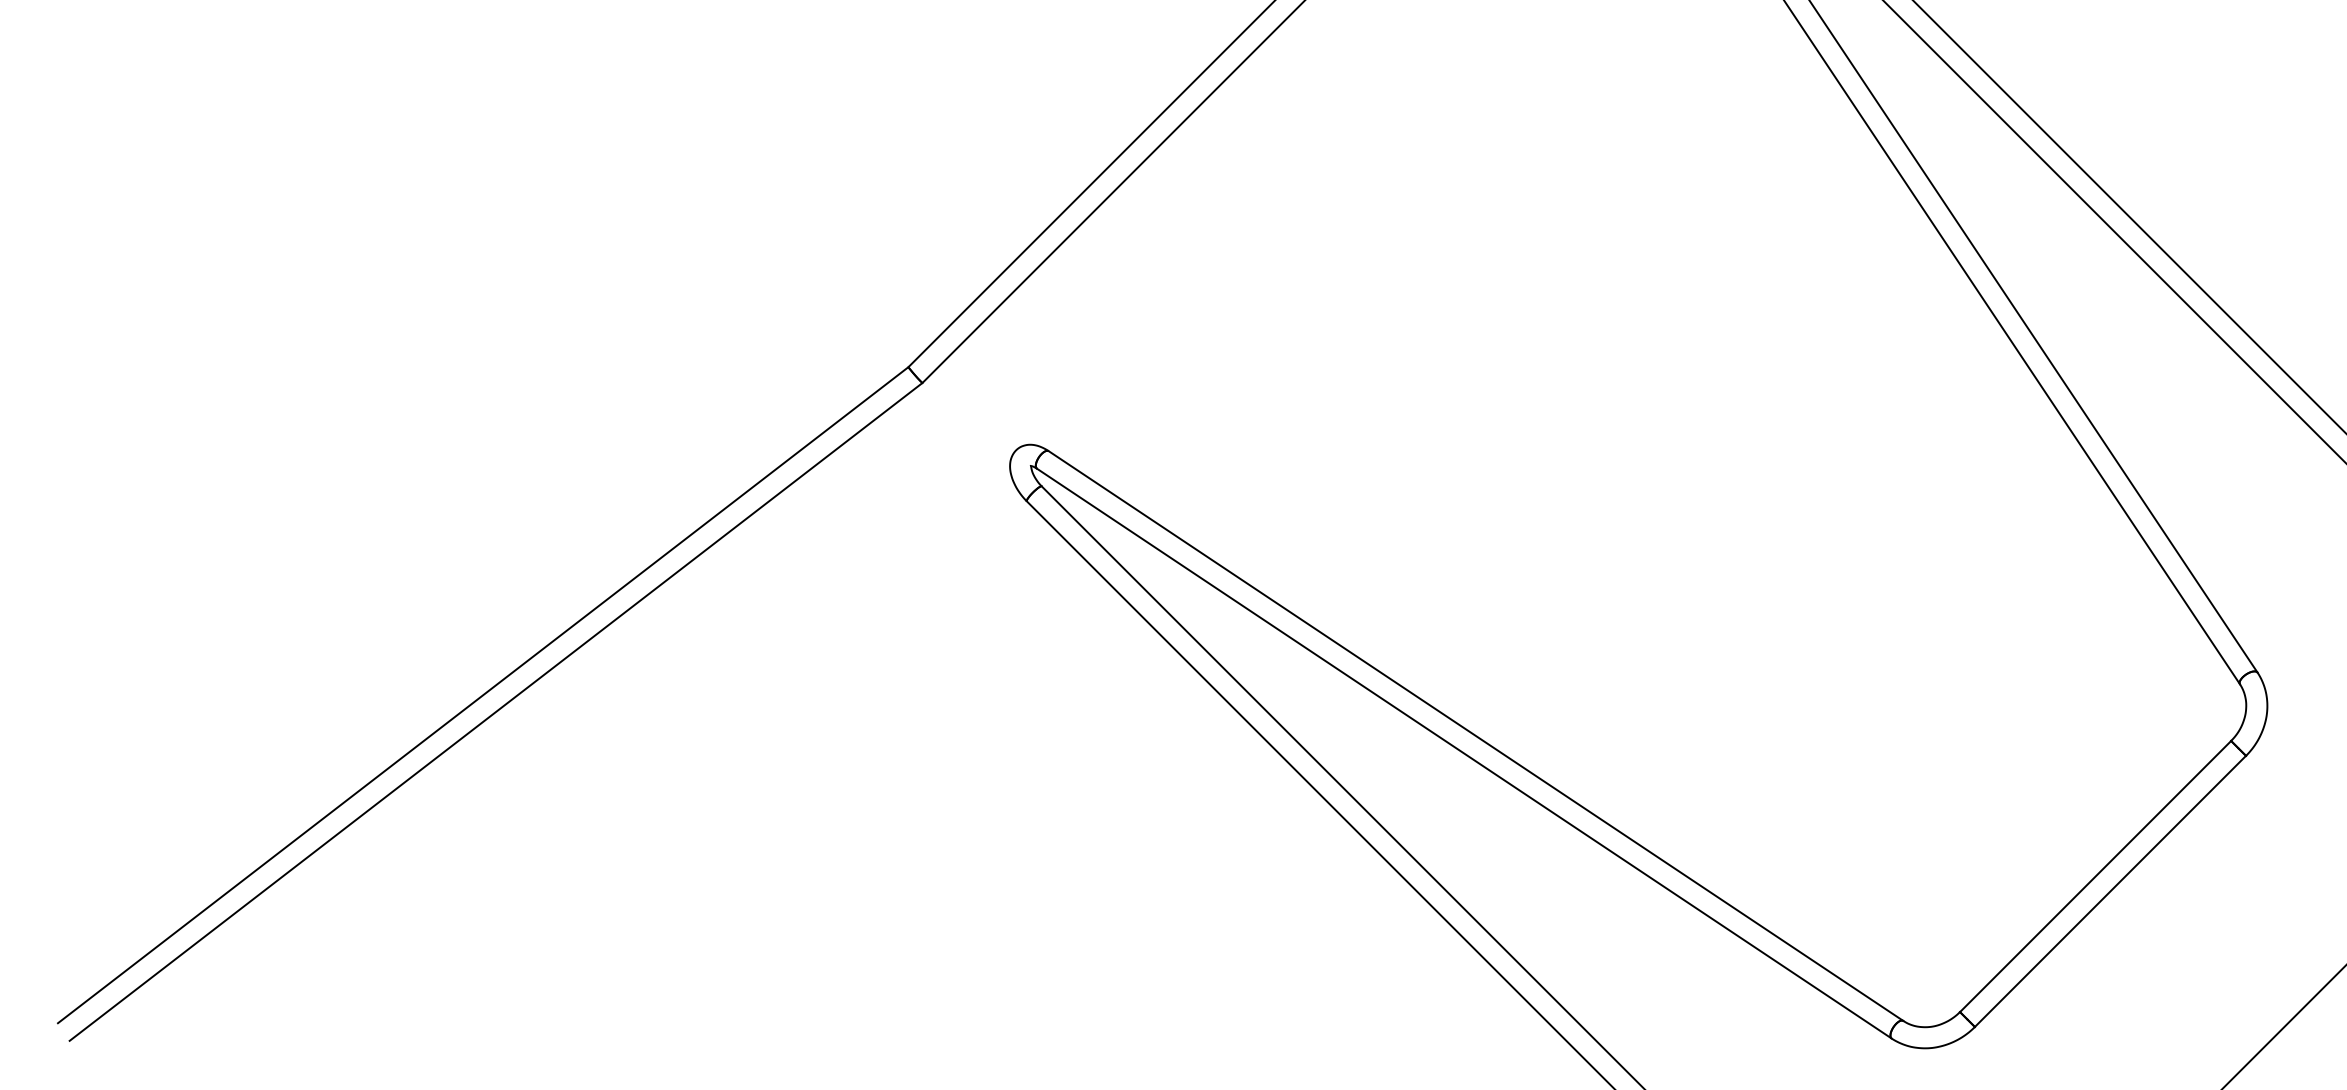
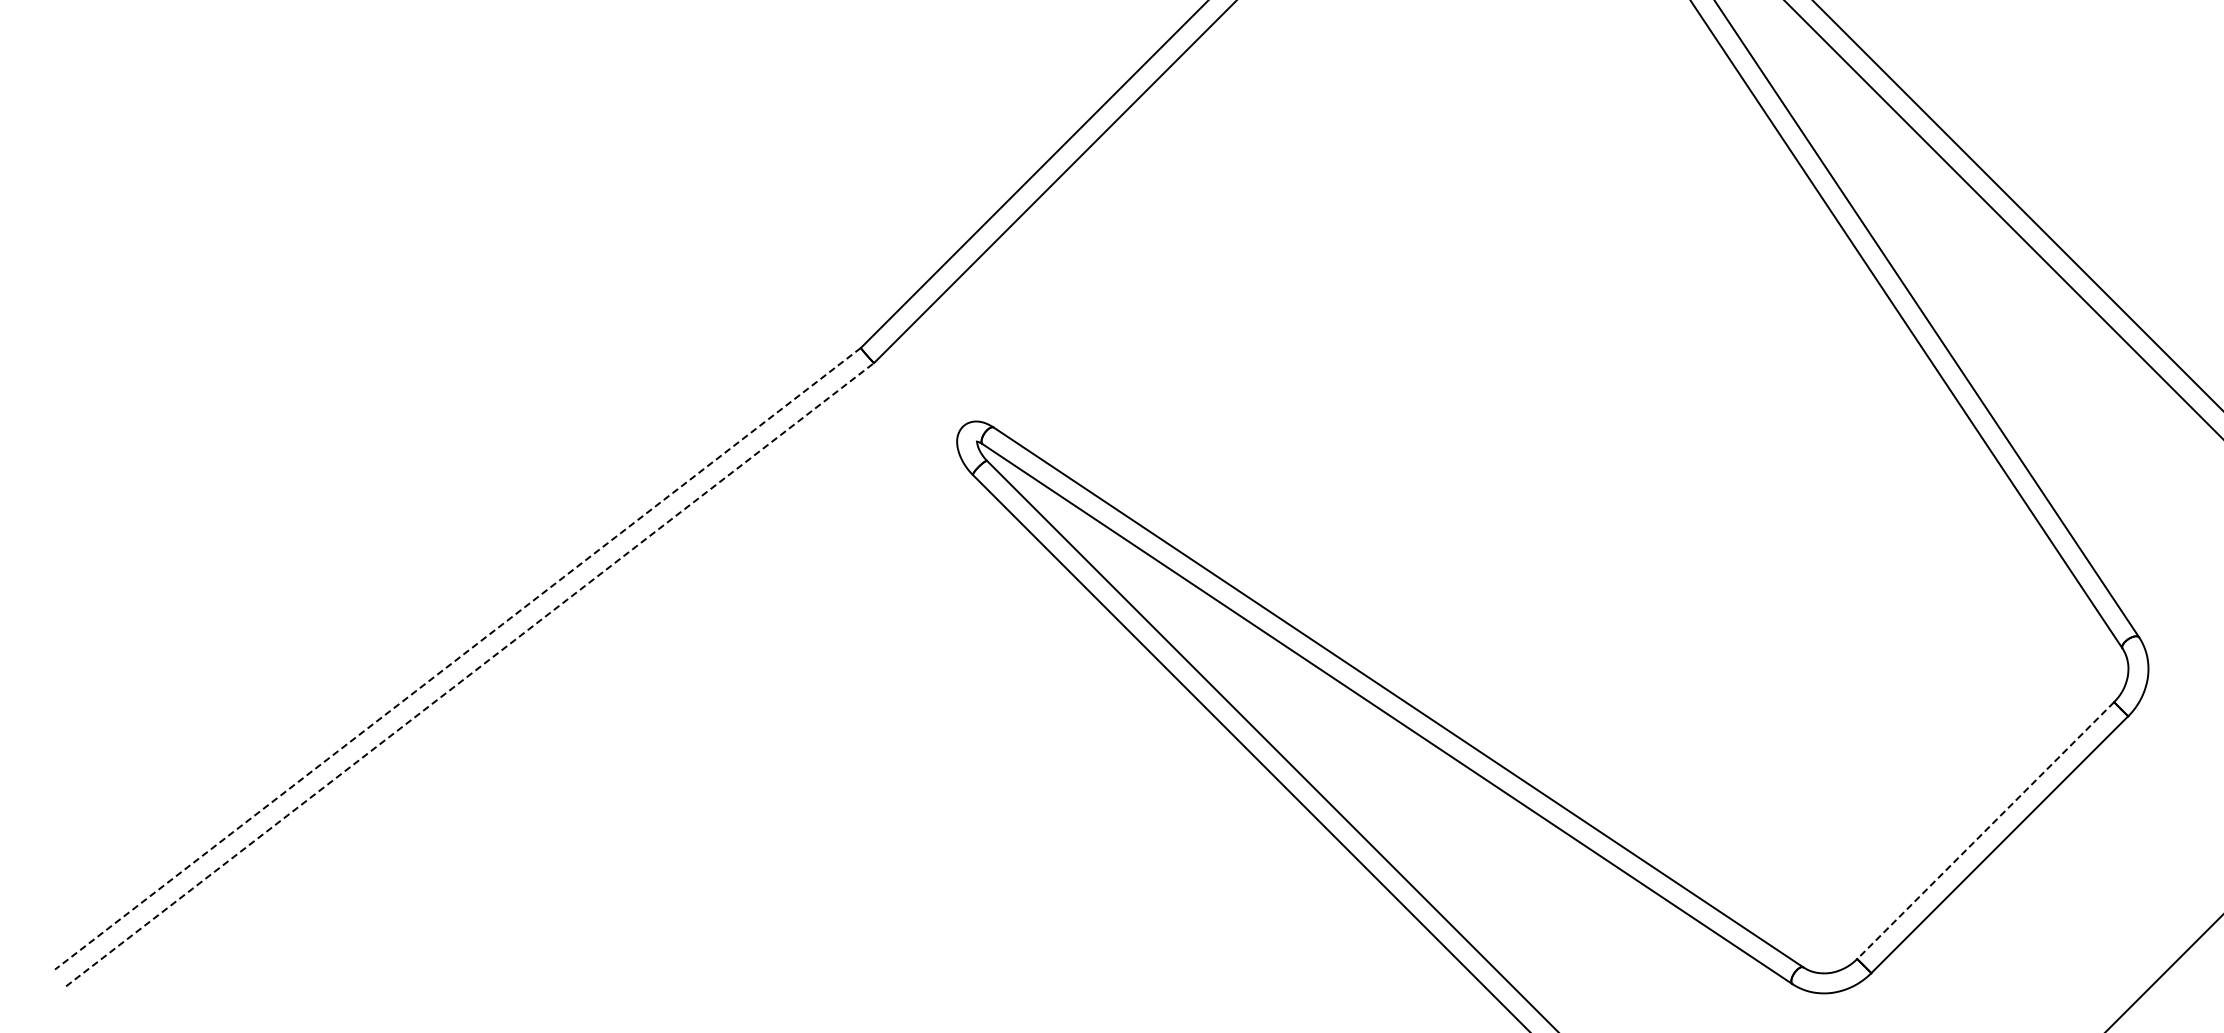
line: (482, 694) -> (457, 658), solid -> dashed
line: (496, 711) -> (470, 674), solid -> dashed
line: (2095, 876) -> (1985, 830), solid -> dashed

